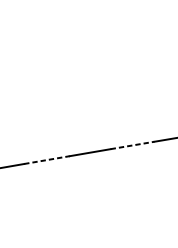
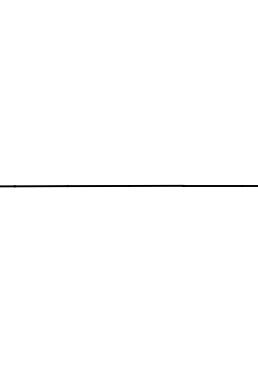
line: (133, 145) -> (213, 185), dashed -> solid
line: (47, 160) -> (98, 186), dashed -> solid

